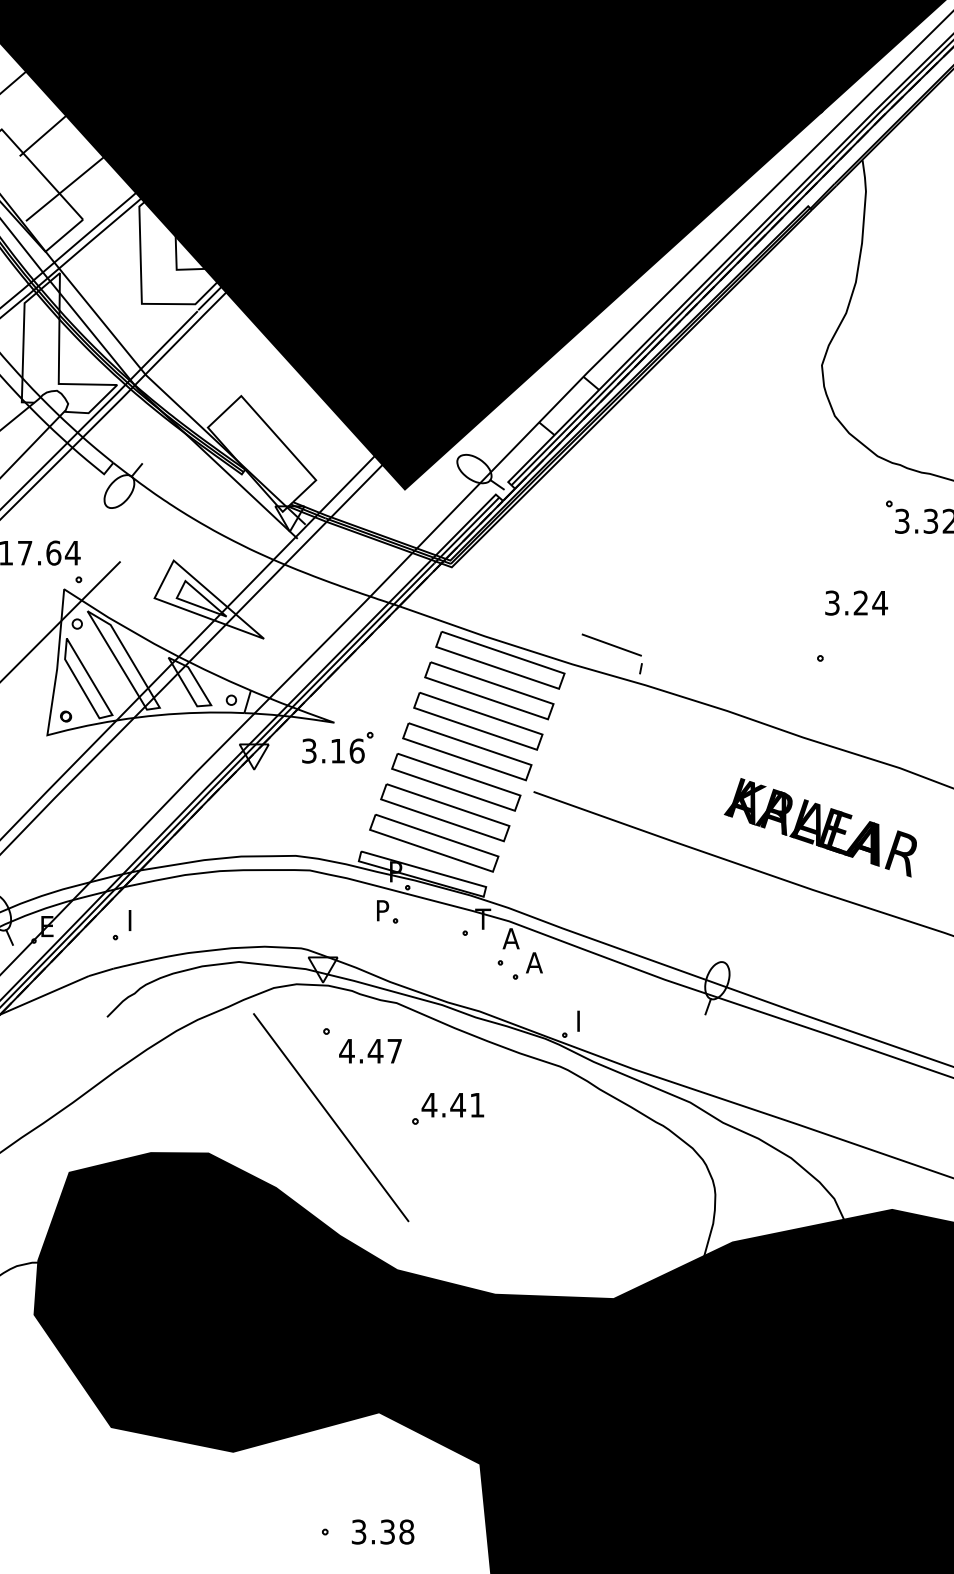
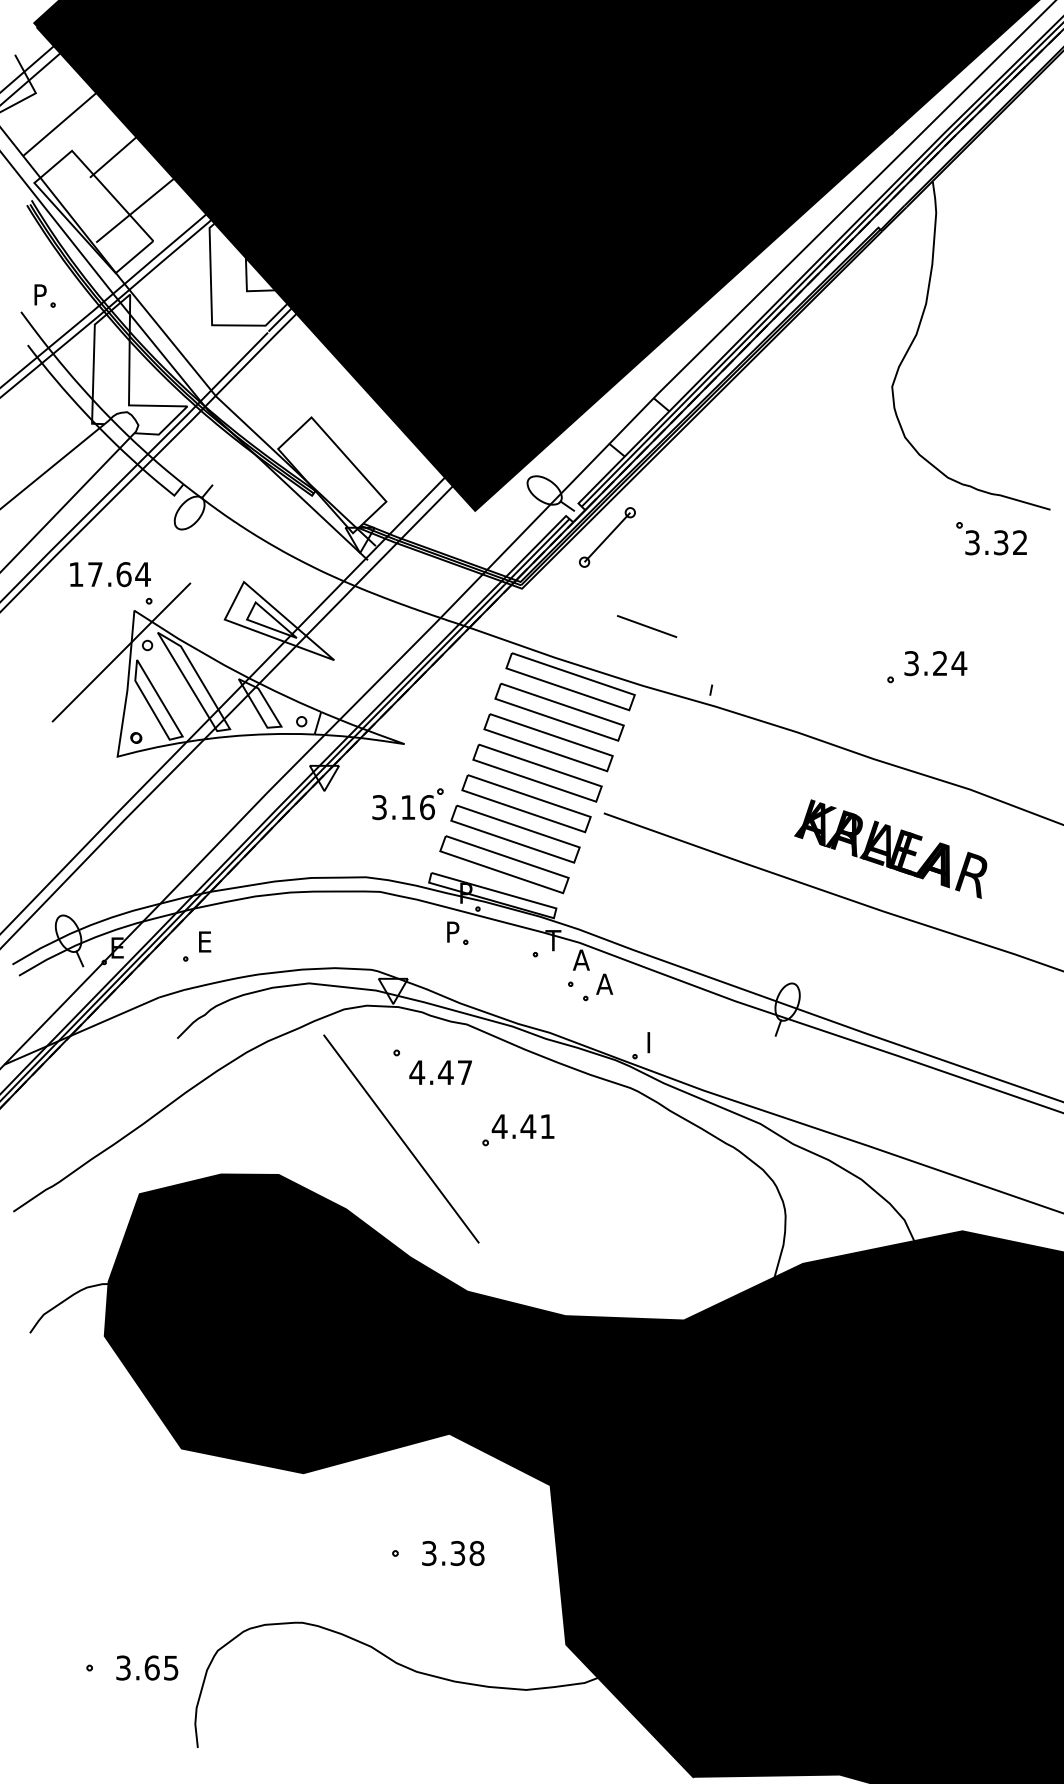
part: (537, 516) -> (607, 537), added
text: (856, 603) -> (935, 663), moved
line: (612, 645) -> (647, 626), moved
part: (337, 748) -> (407, 804), moved
text: (136, 920) -> (206, 941), I -> E

